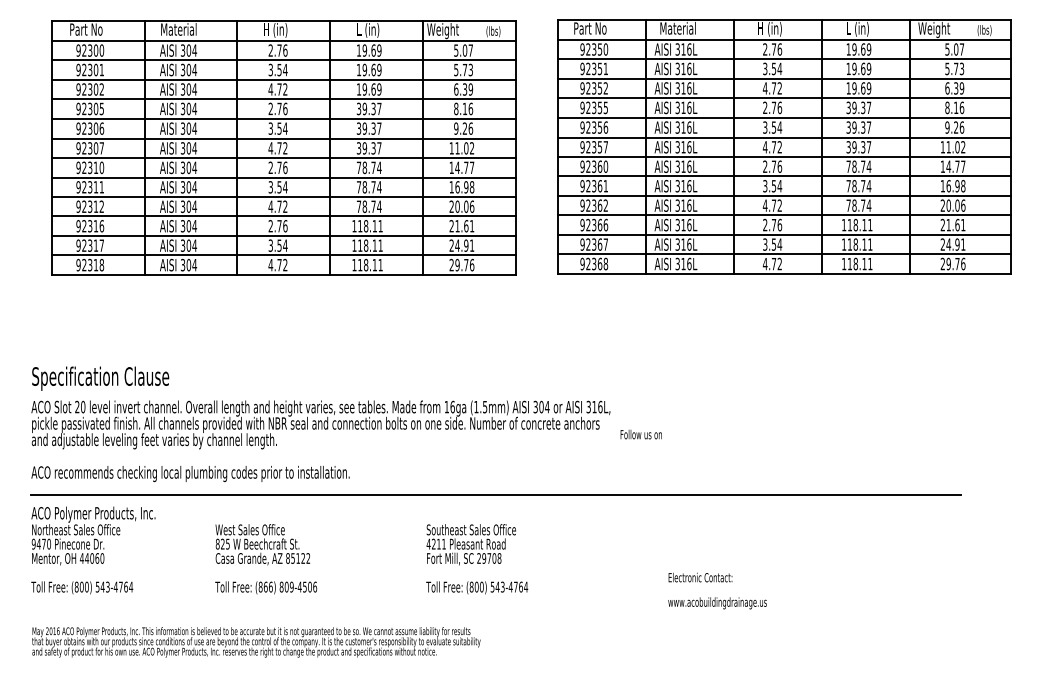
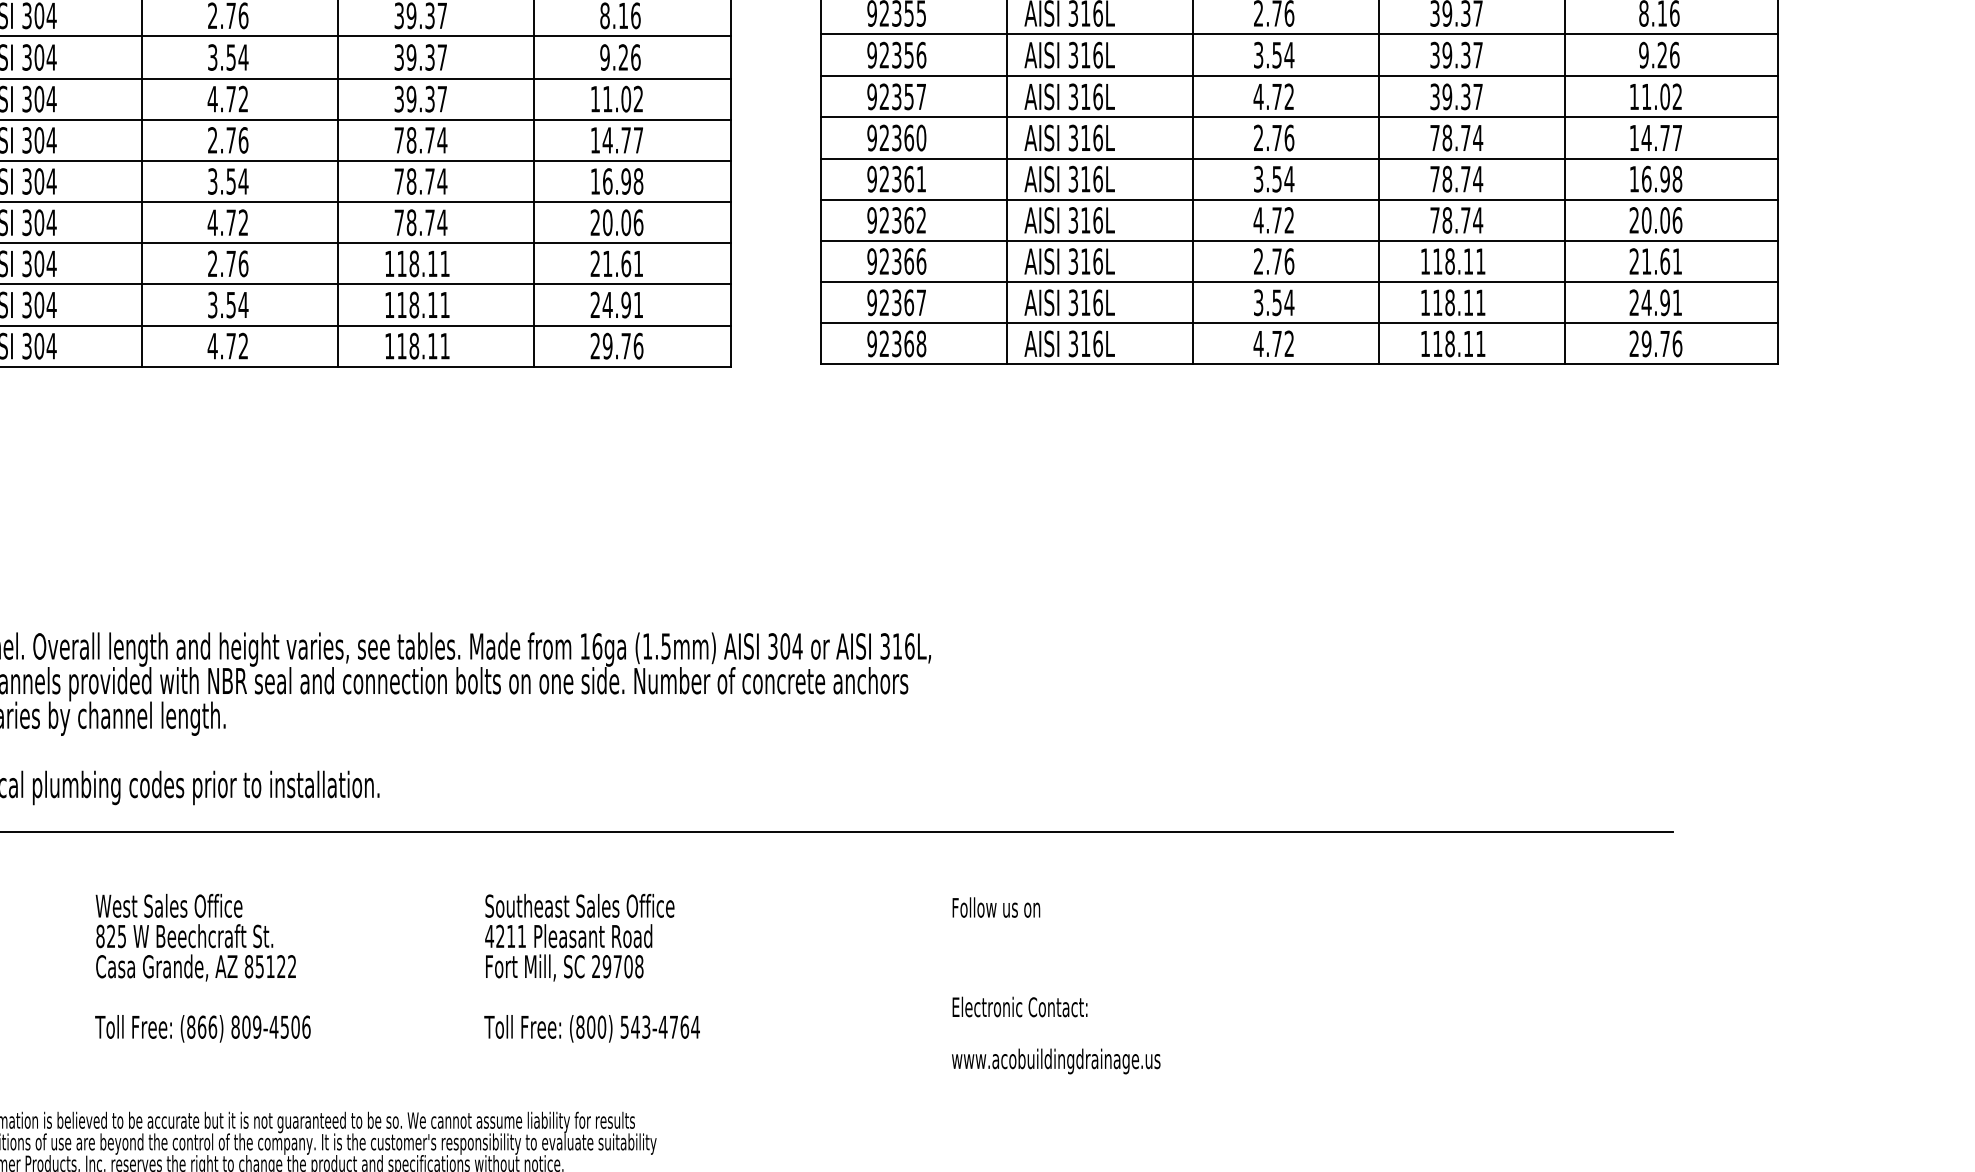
text: (640, 434) -> (994, 907), moved
text: (477, 559) -> (592, 968), moved
text: (717, 590) -> (1056, 1034), moved

